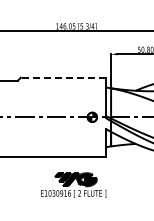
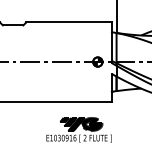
line: (63, 77) -> (68, 22), dashed -> solid

